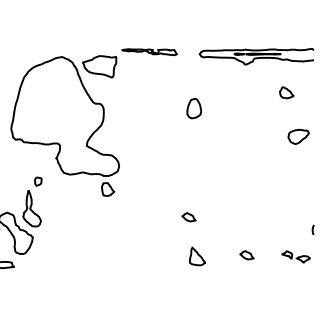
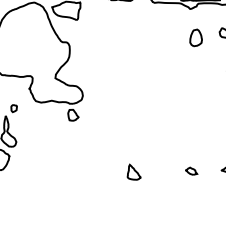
part: (194, 108) -> (196, 37), moved
part: (188, 217) -> (141, 139), removed
part: (197, 256) -> (134, 172), moved

